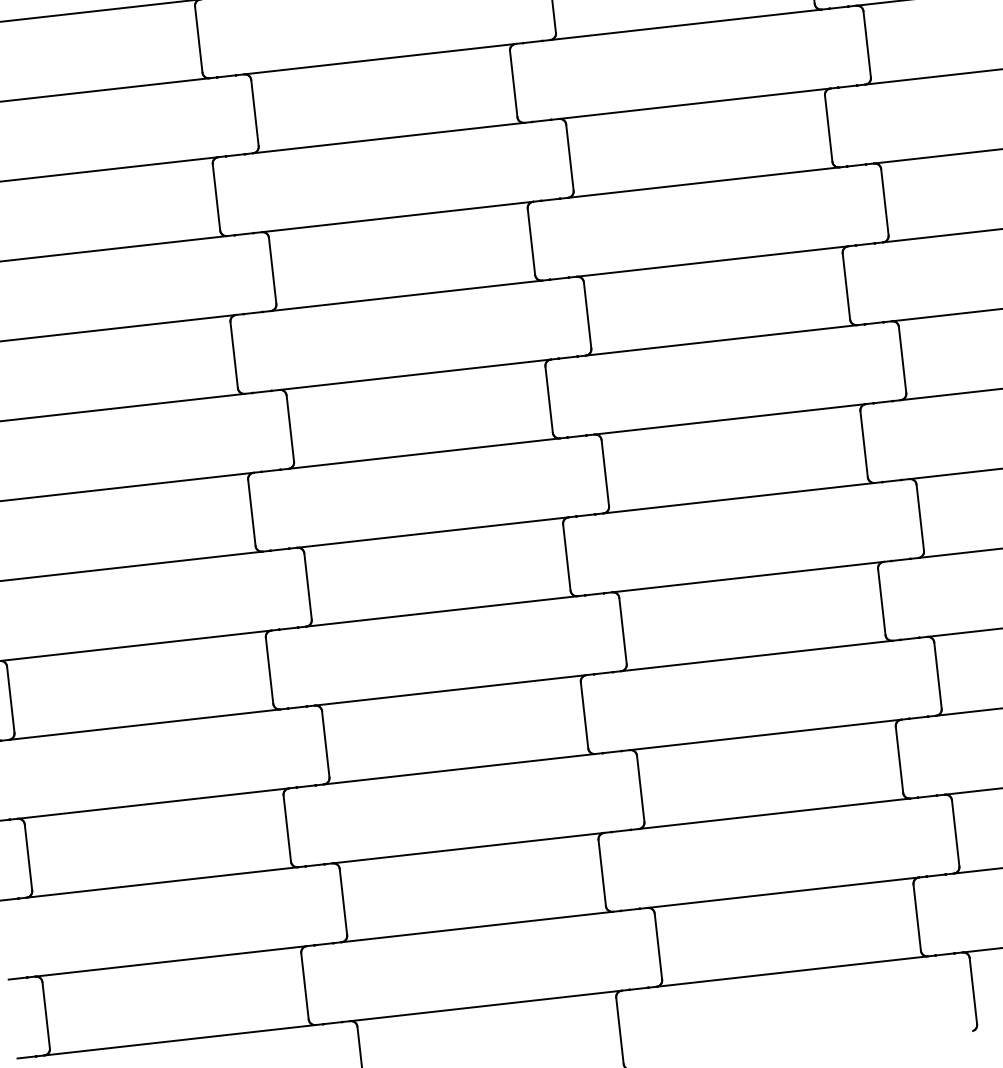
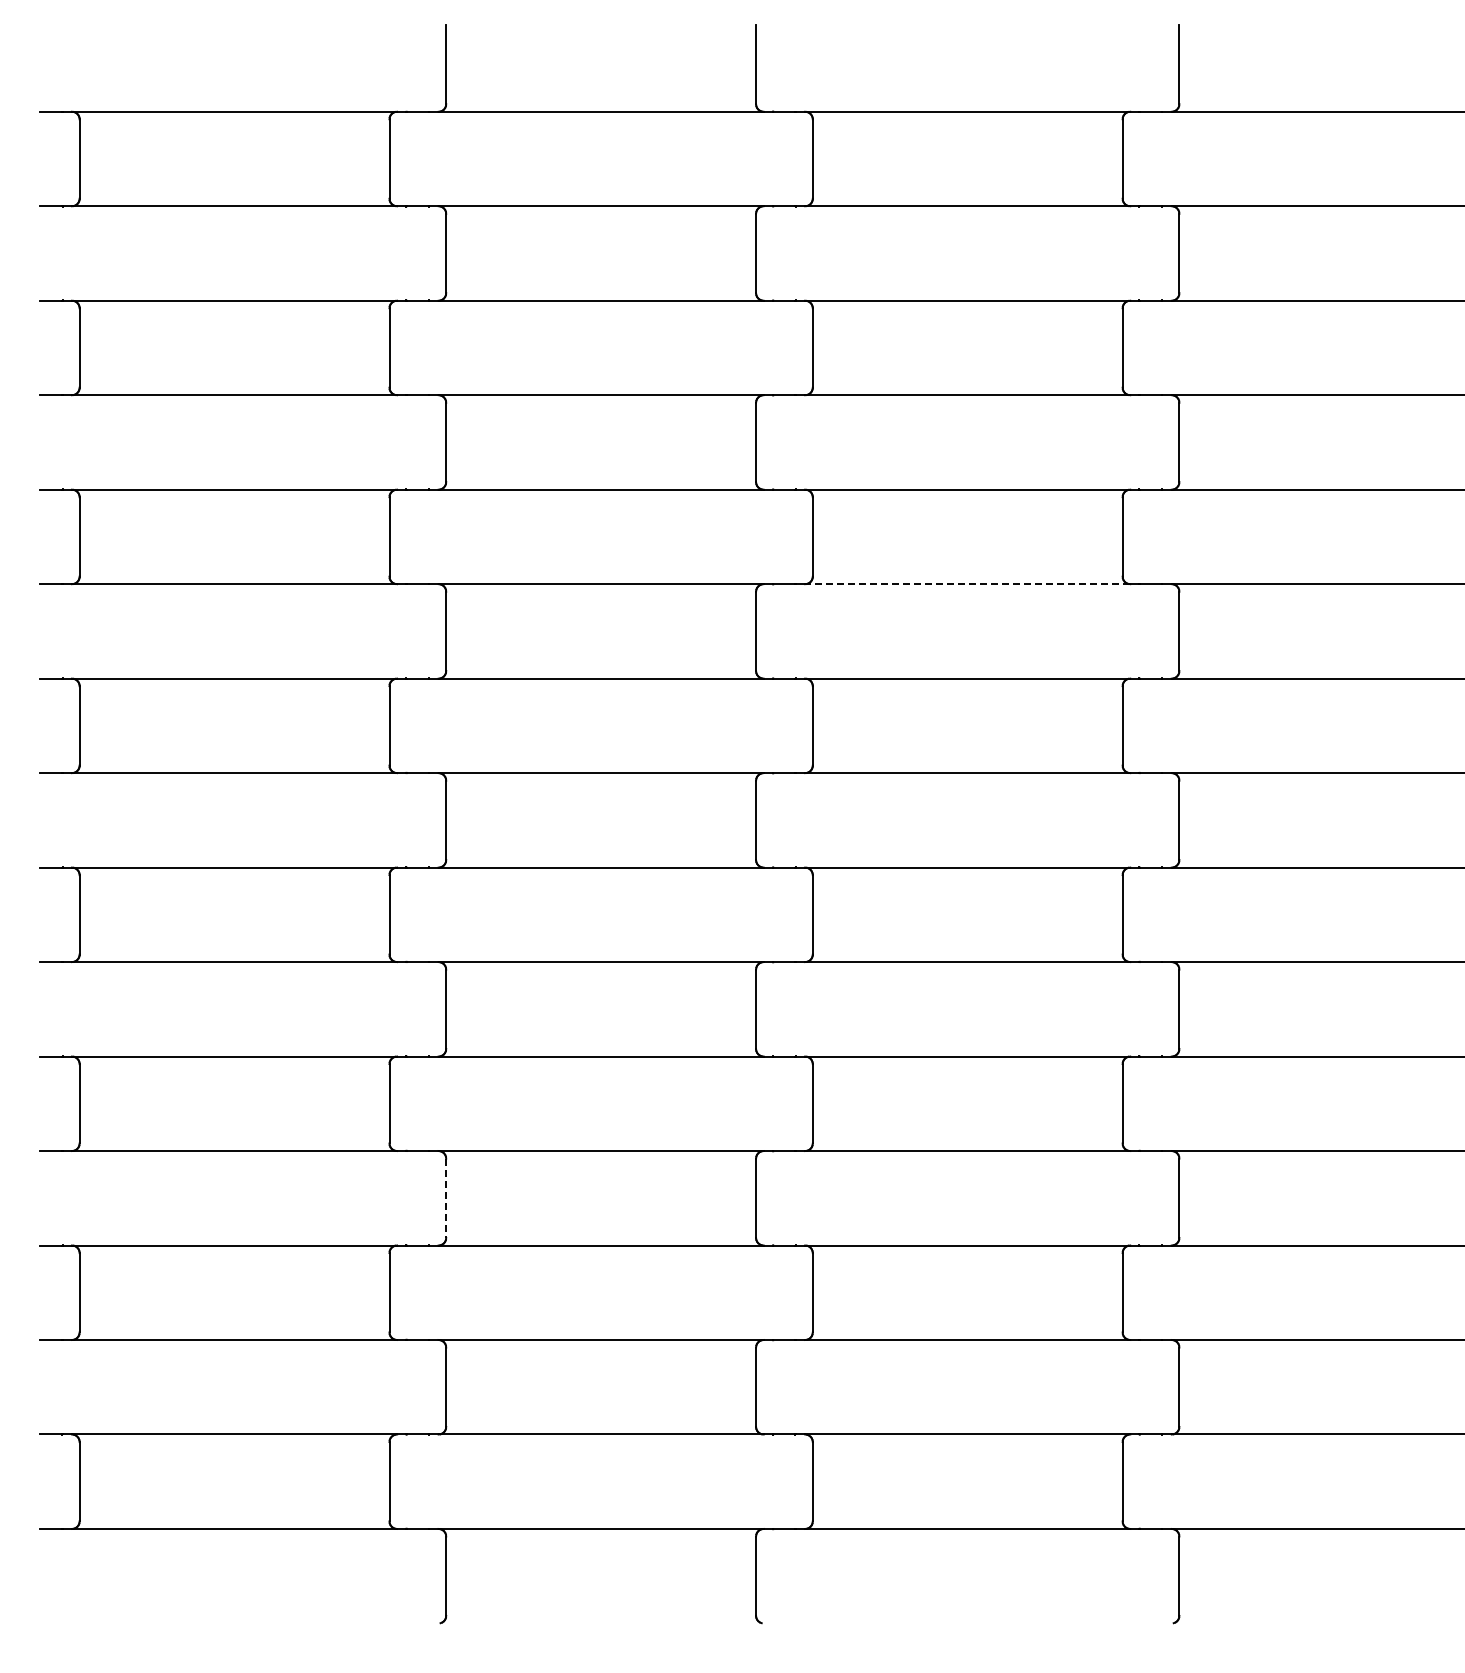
line: (703, 182) -> (967, 584), solid -> dashed
line: (326, 744) -> (446, 1198), solid -> dashed

